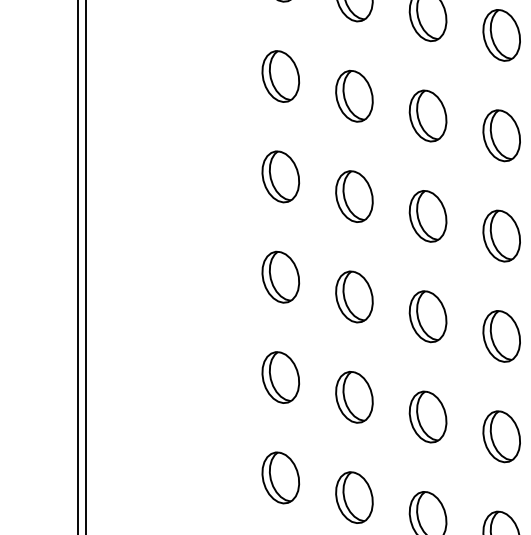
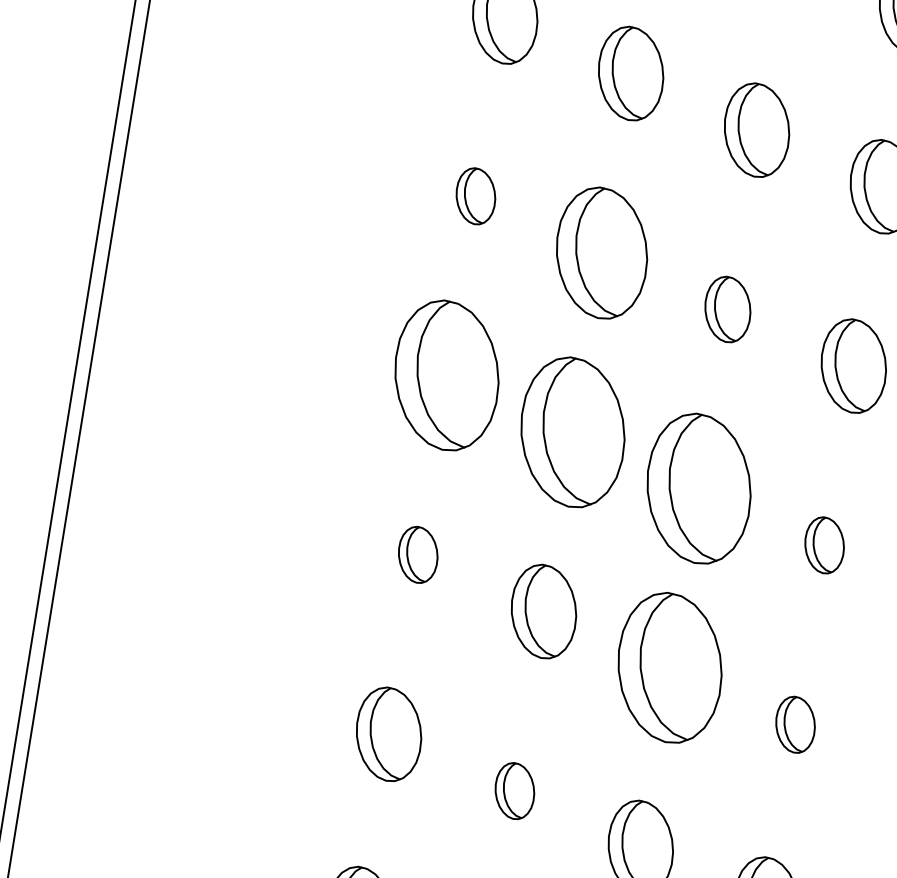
part: (280, 76) -> (475, 196), size x0.6
part: (354, 95) -> (602, 251), size x1.4
part: (427, 115) -> (727, 308), size x0.7
part: (280, 176) -> (446, 374), size x1.6
part: (354, 196) -> (573, 432), size x1.6
part: (427, 216) -> (697, 489), size x1.6
part: (501, 235) -> (824, 544), size x0.6
part: (280, 276) -> (417, 553), size x0.6
part: (427, 316) -> (668, 667), size x1.6
part: (501, 336) -> (795, 724), size x0.6
part: (354, 397) -> (514, 791), size x0.6

